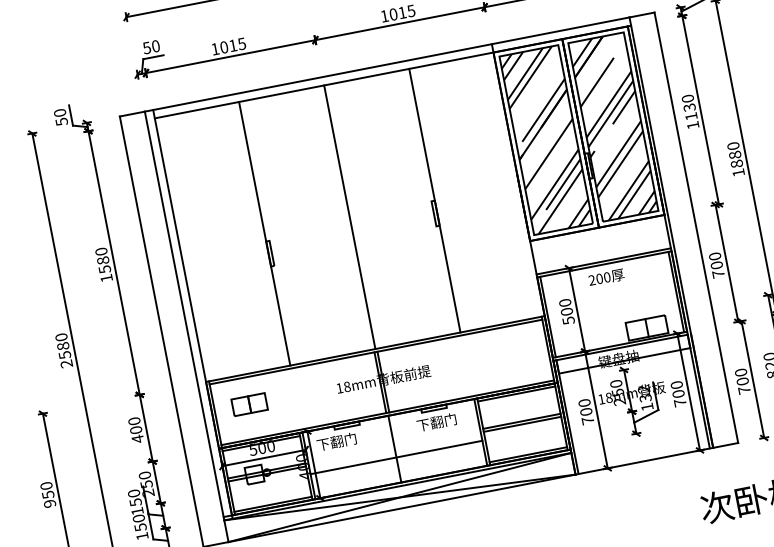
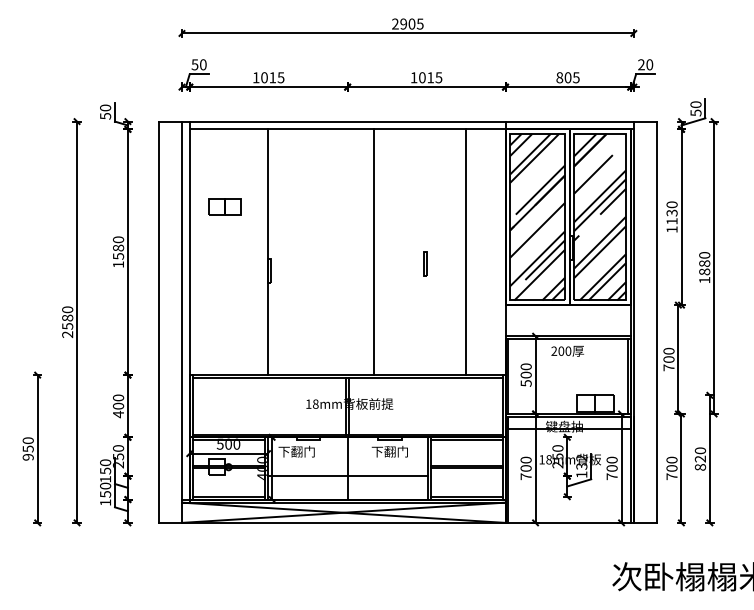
line: (434, 201) -> (465, 252), moved
line: (349, 217) -> (373, 252), moved
part: (249, 404) -> (224, 206), moved

